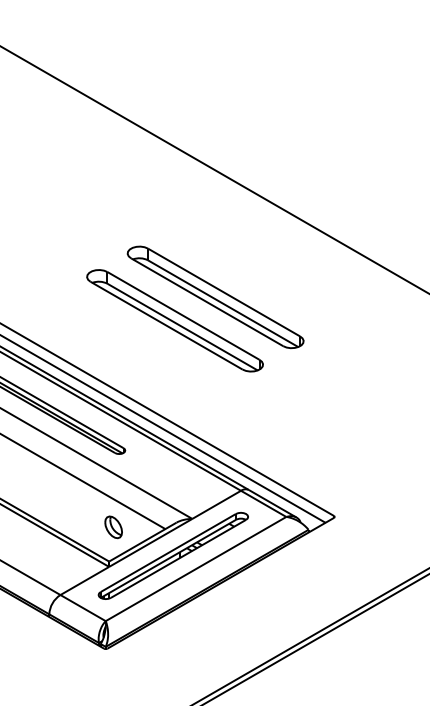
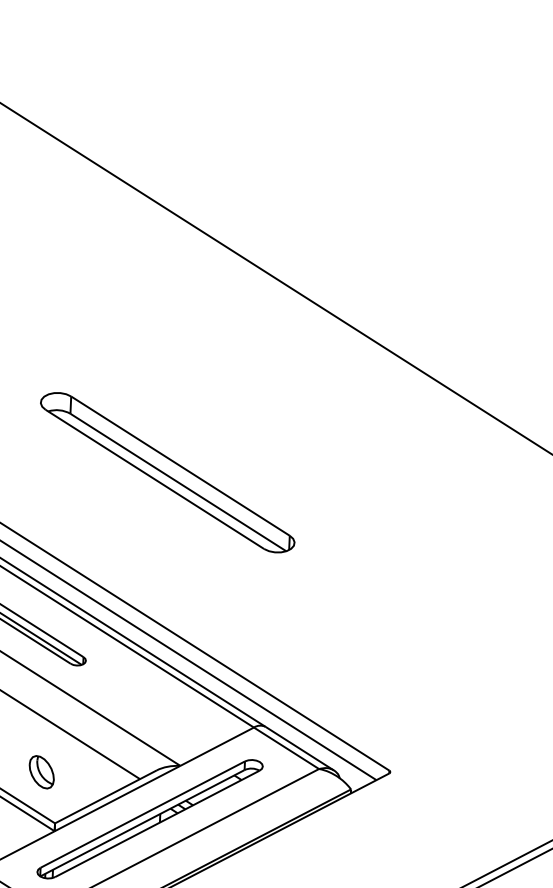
part: (215, 297) -> (228, 440), removed
part: (113, 527) -> (41, 772), moved

